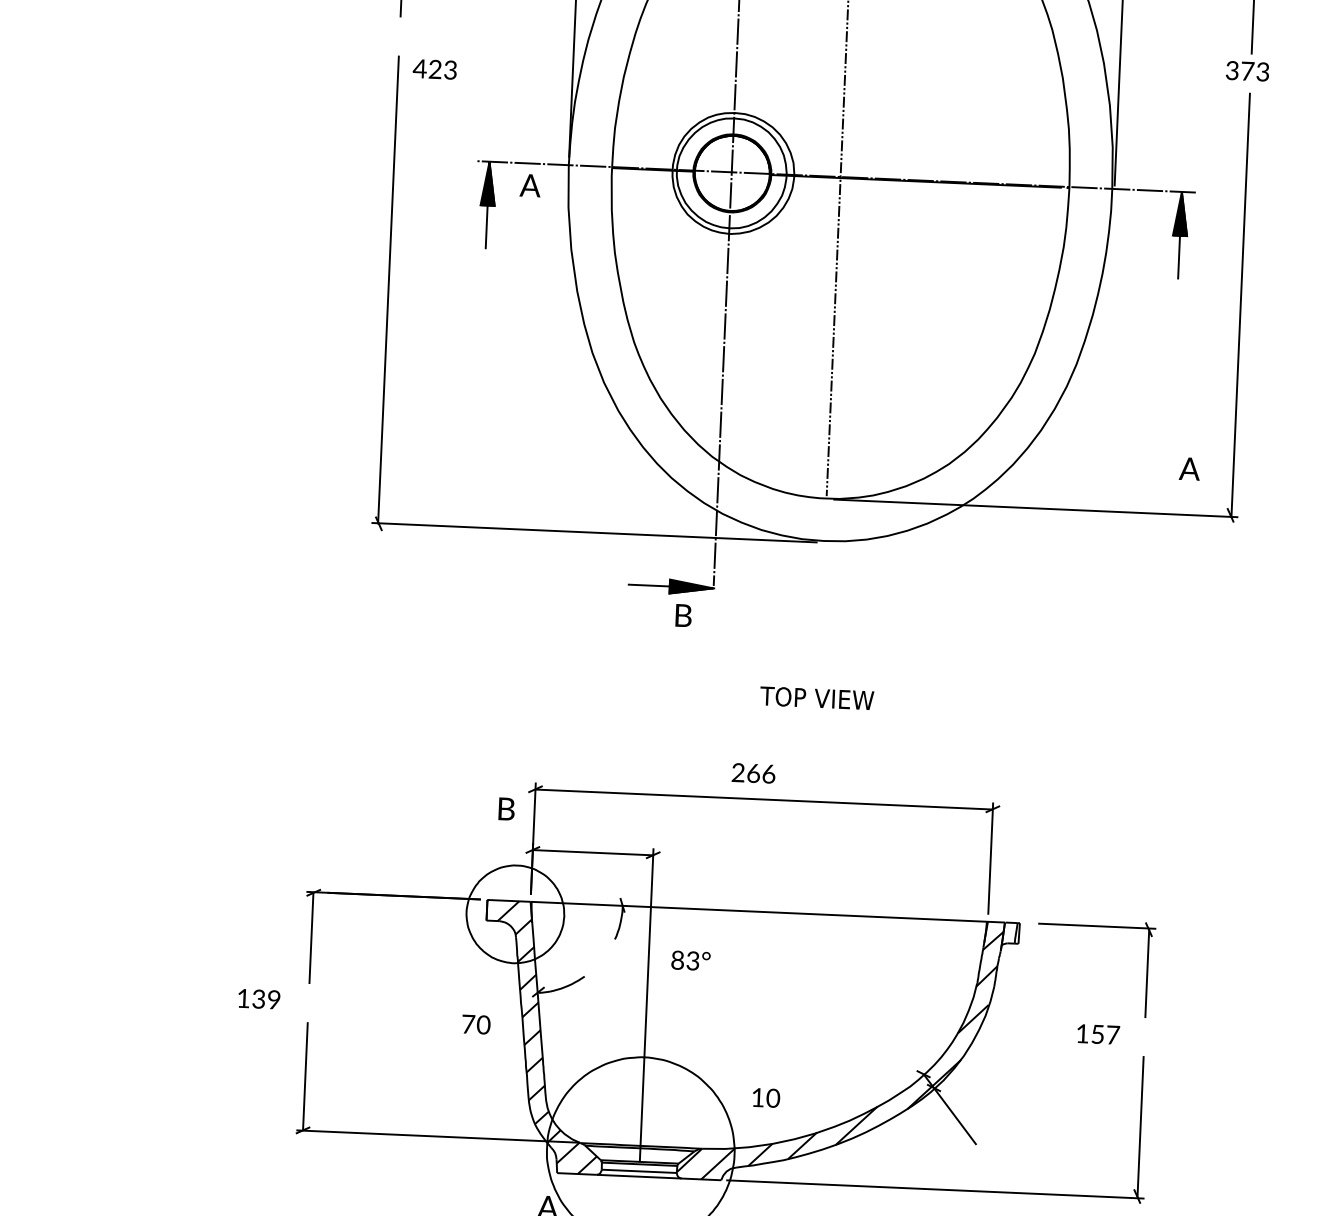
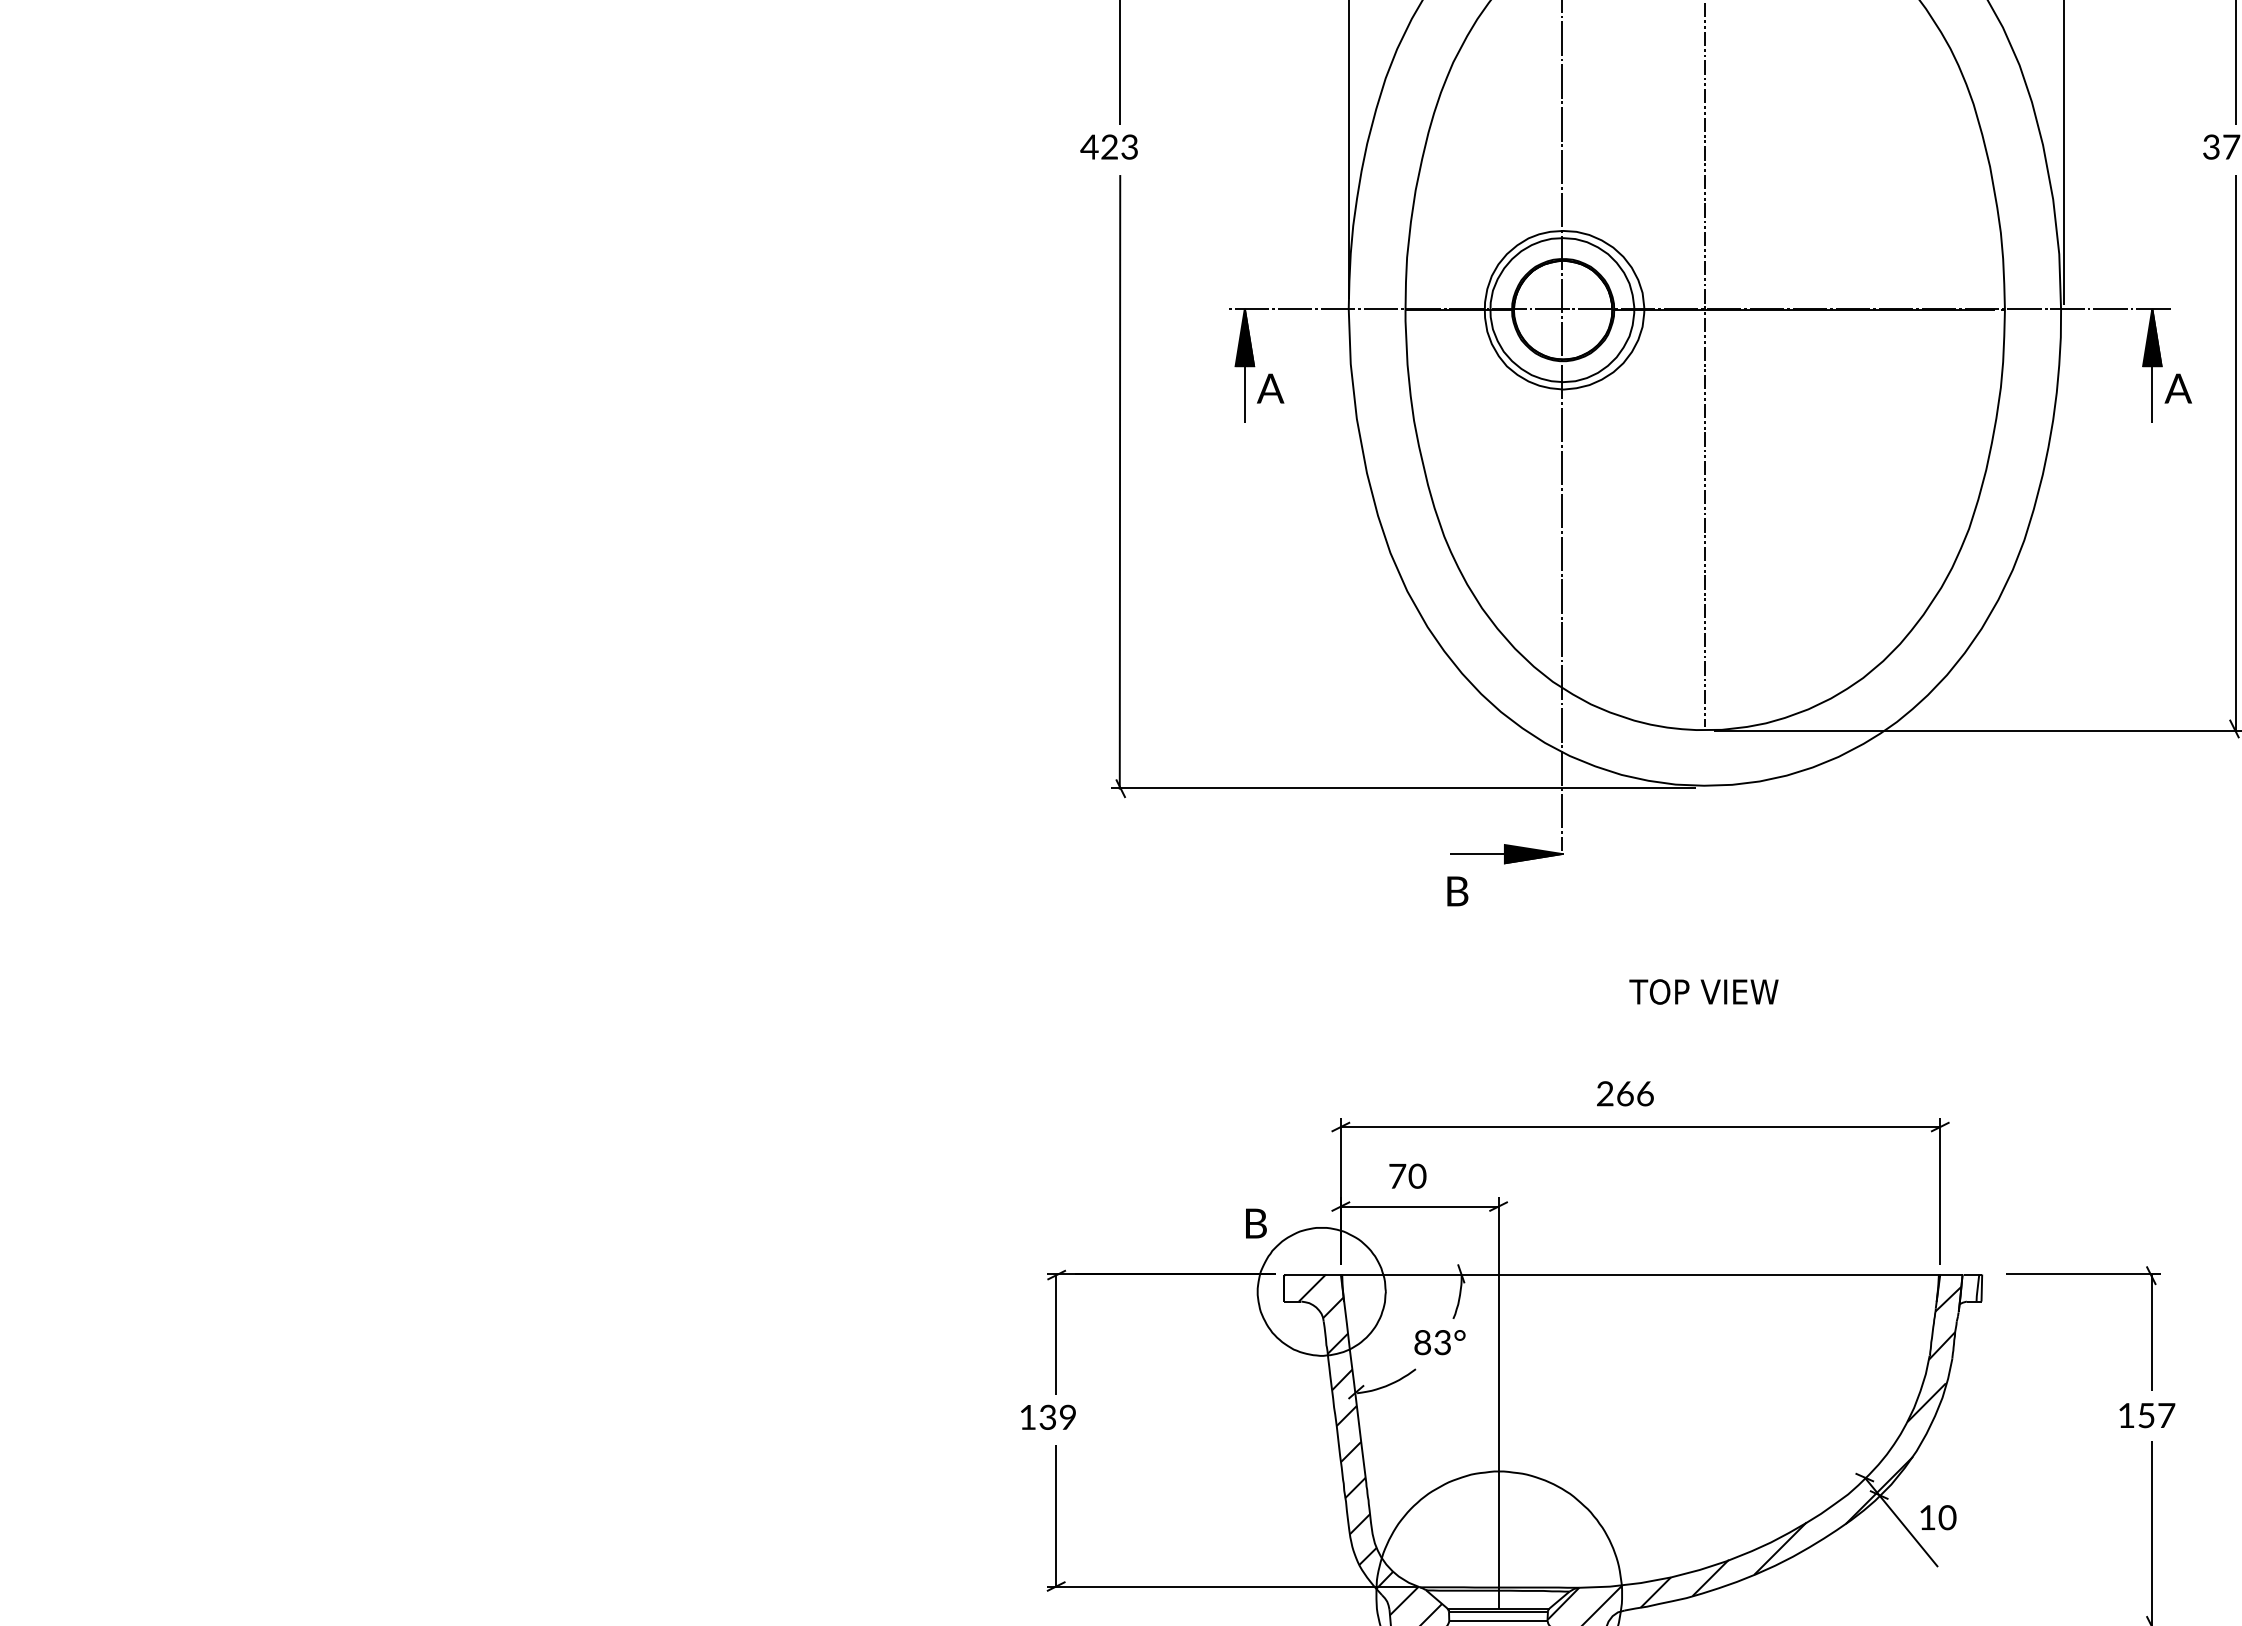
text: (434, 68) -> (1108, 146), moved
text: (530, 185) -> (1270, 388), moved
text: (1189, 468) -> (2177, 388), moved
text: (683, 615) -> (1457, 891), moved
text: (506, 809) -> (1256, 1223), moved
text: (690, 960) -> (1439, 1342), moved
text: (259, 998) -> (1048, 1416), moved
text: (476, 1024) -> (1407, 1175), moved
text: (1098, 1034) -> (2147, 1415), moved
text: (766, 1097) -> (1938, 1517), moved

